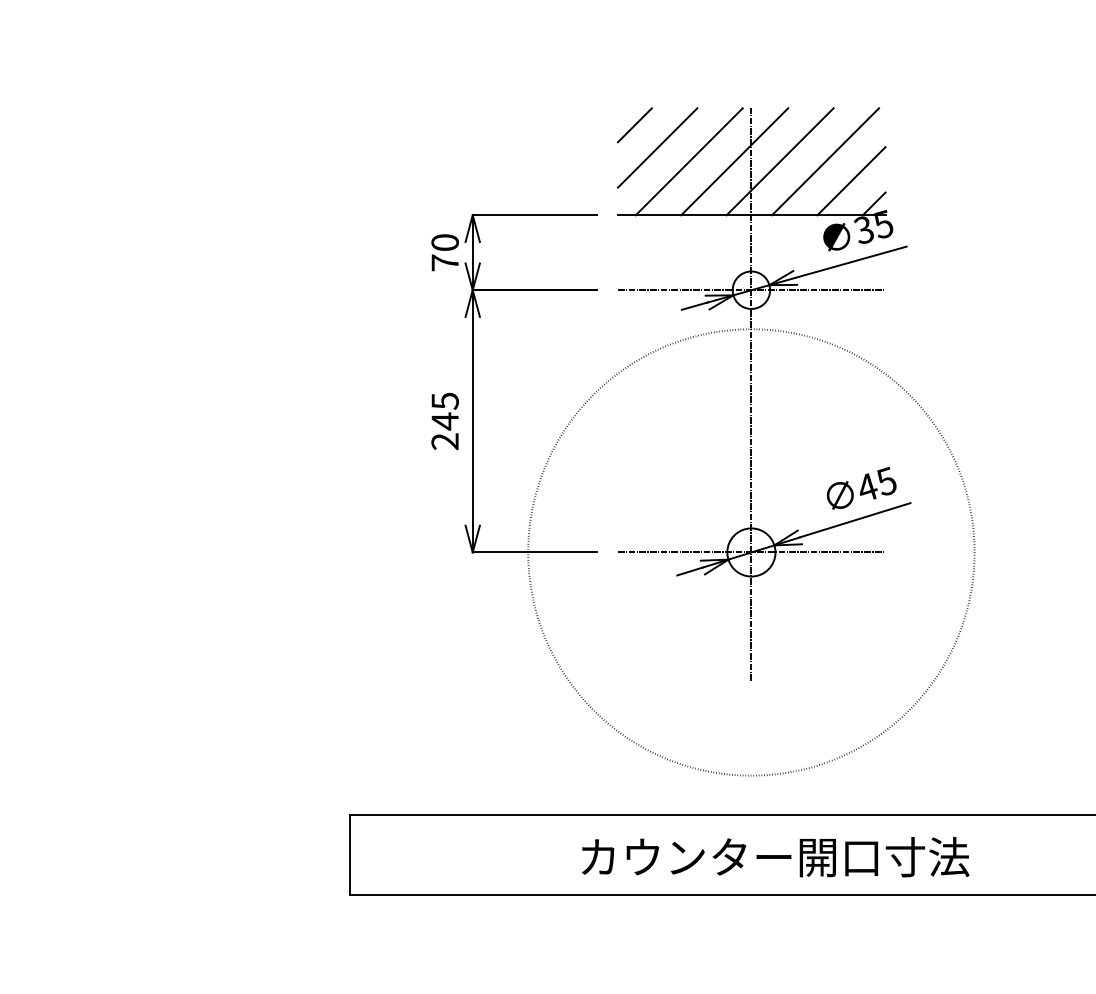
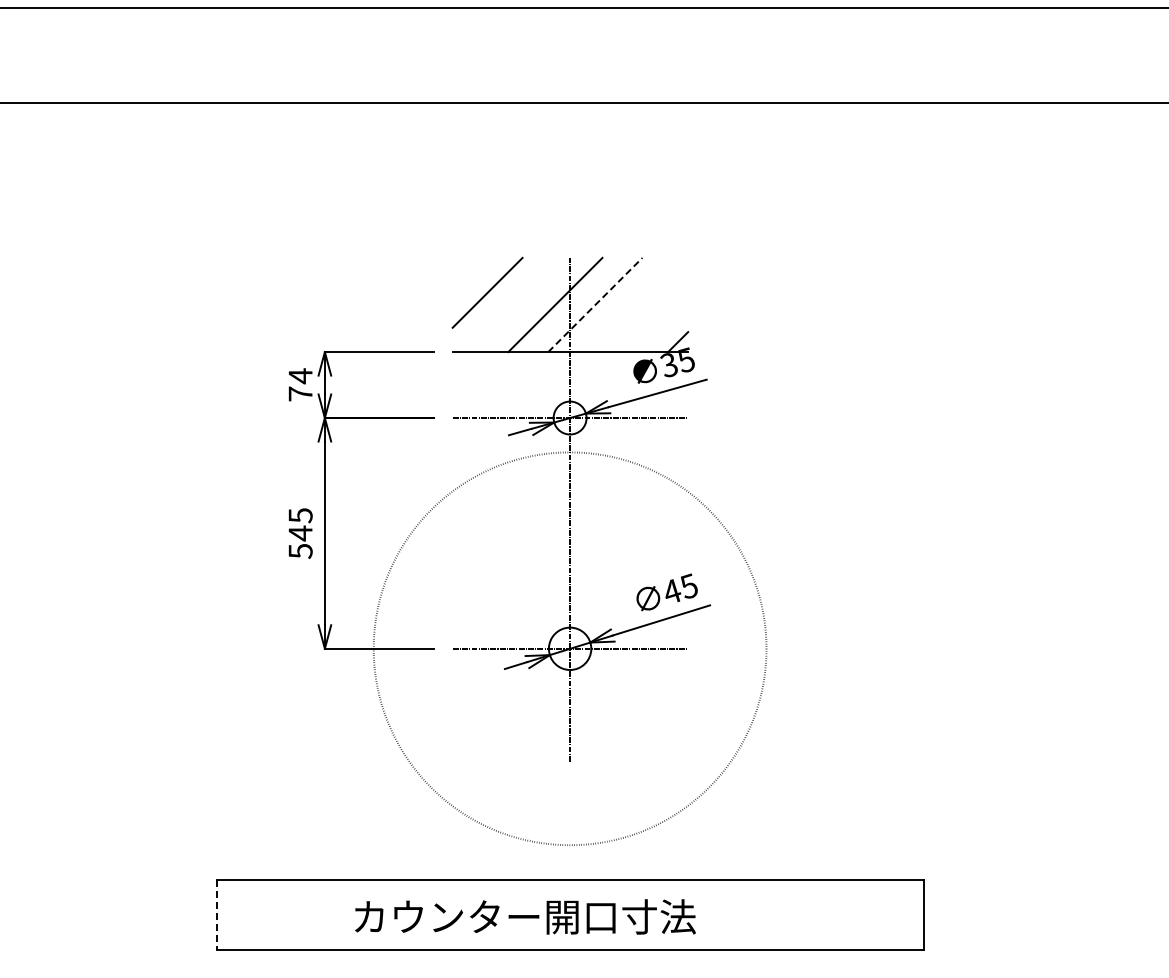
line: (634, 124) -> (467, 272), removed
line: (689, 161) -> (515, 304), removed
line: (825, 161) -> (635, 304), removed
line: (780, 162) -> (595, 305), solid -> dashed
line: (851, 181) -> (658, 322), removed
text: (445, 243) -> (300, 376), 70 -> 74
text: (445, 441) -> (300, 551), 245 -> 545
line: (350, 855) -> (217, 915), solid -> dashed
text: (775, 856) -> (525, 916), moved

